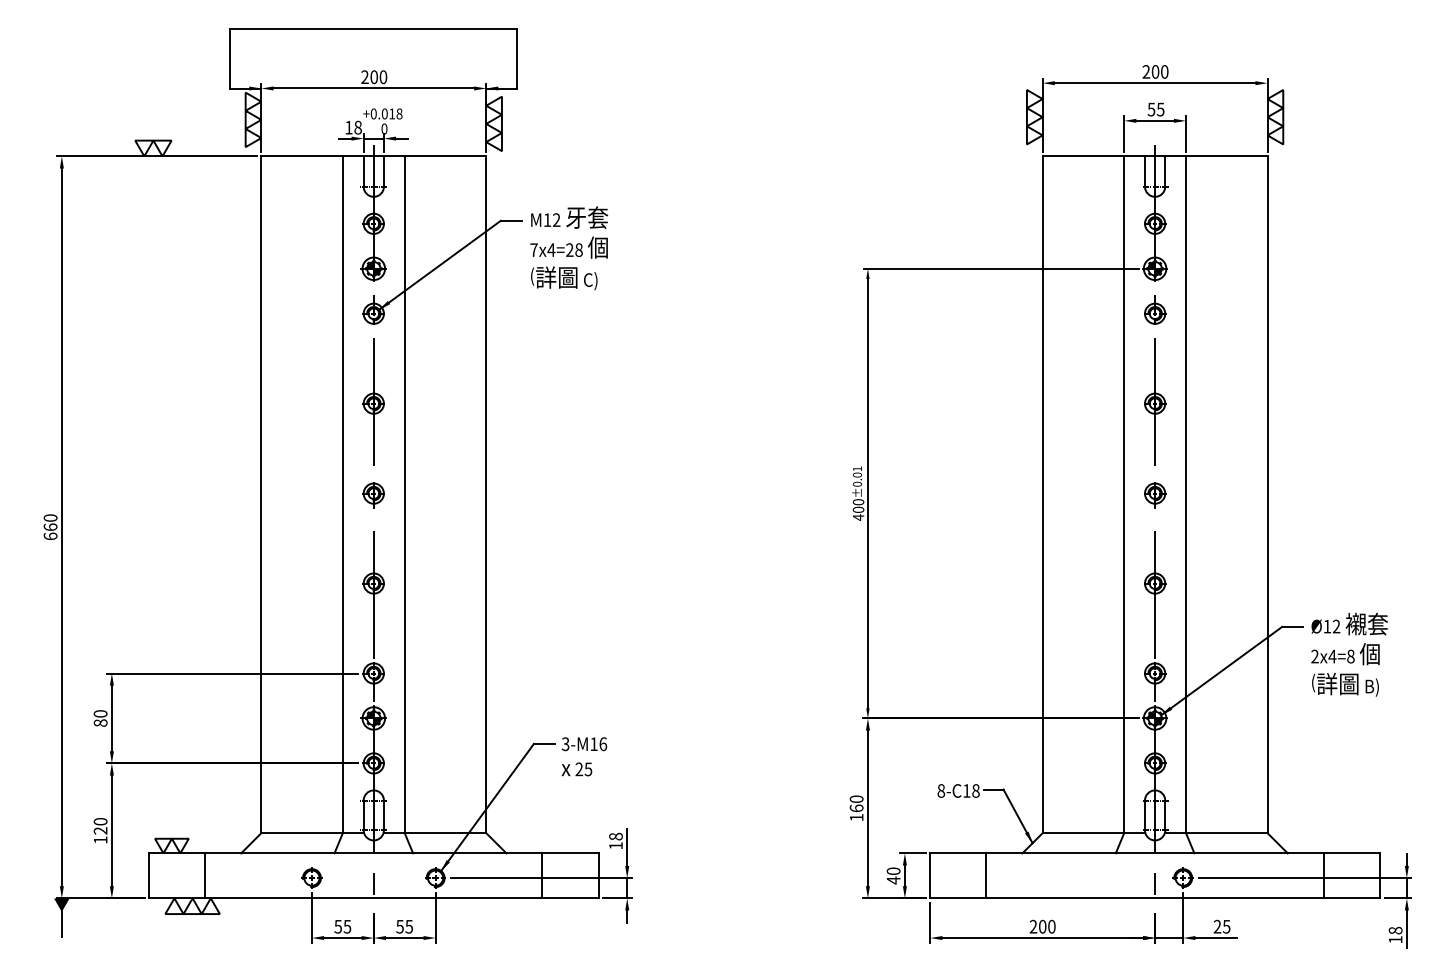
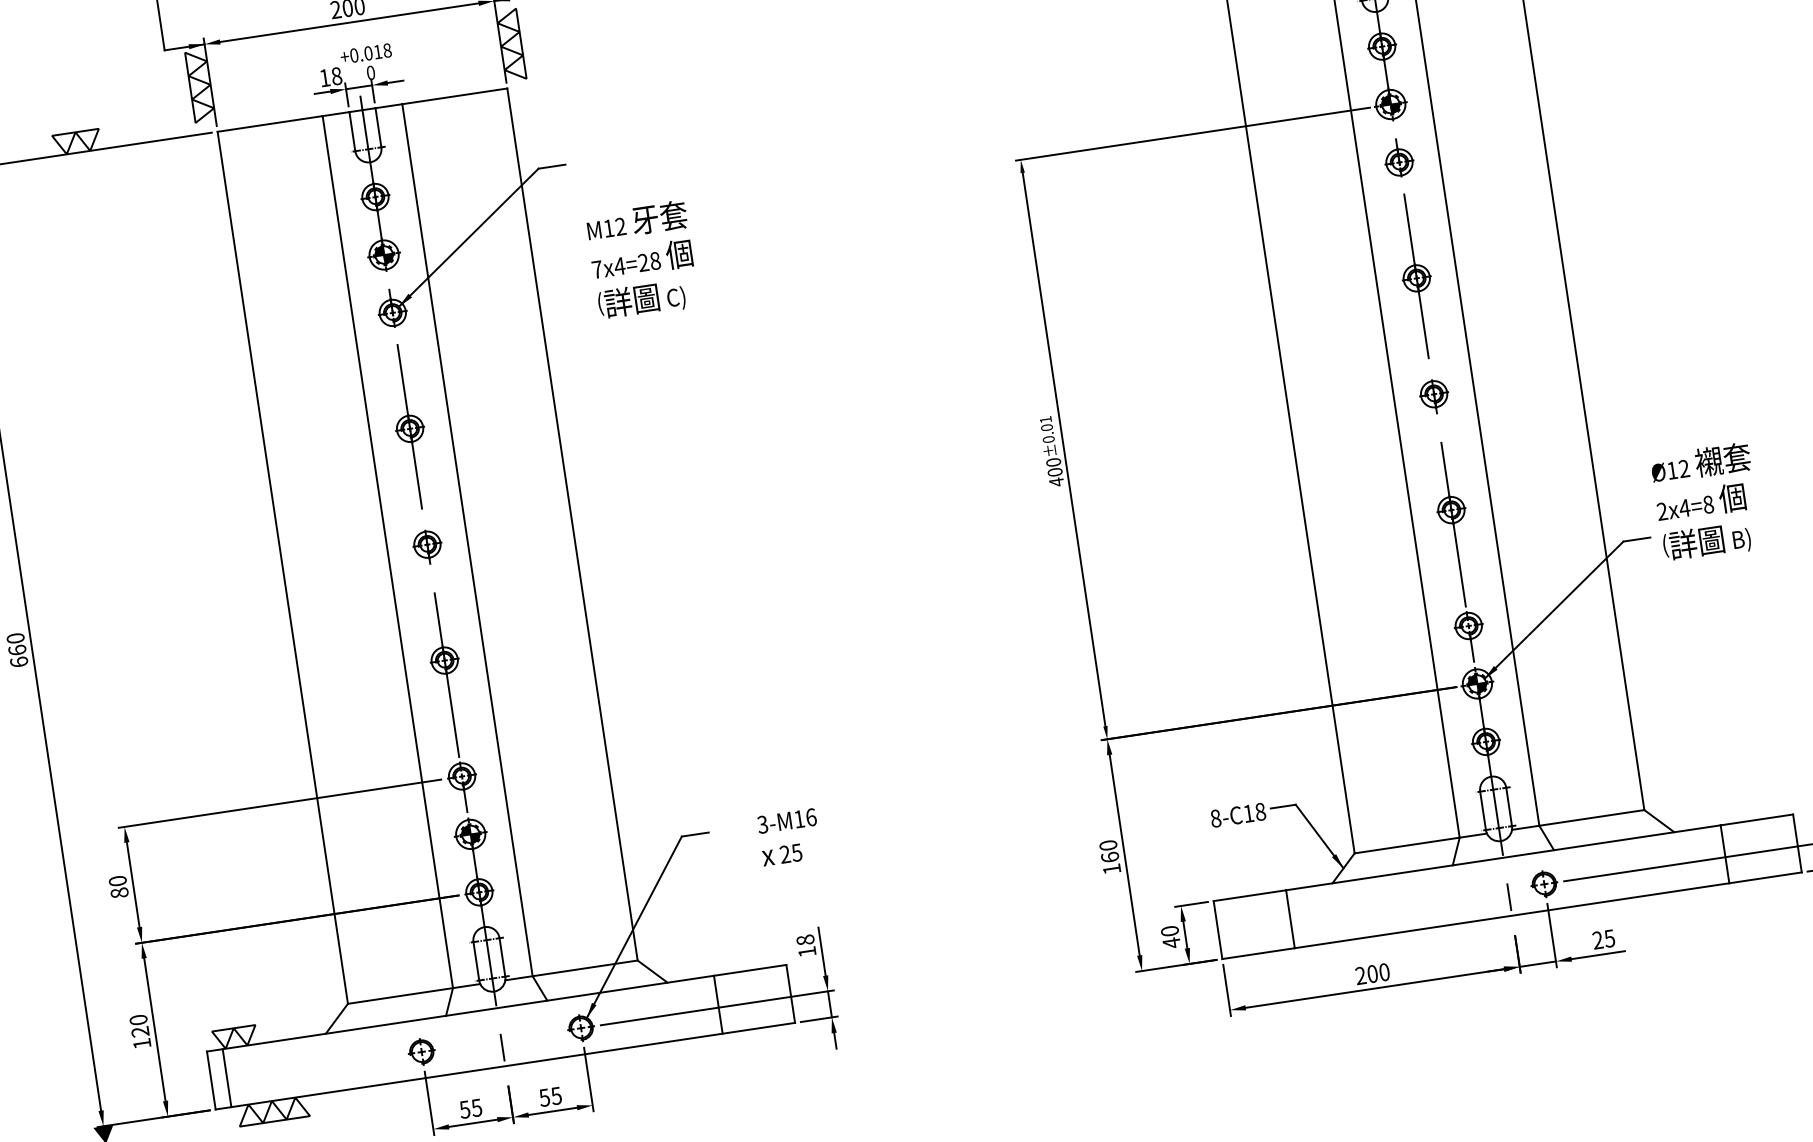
text: (569, 248) -> (642, 260), moved
text: (1349, 654) -> (1706, 502), moved
text: (584, 756) -> (789, 836), moved
line: (205, 875) -> (227, 1077), moved

